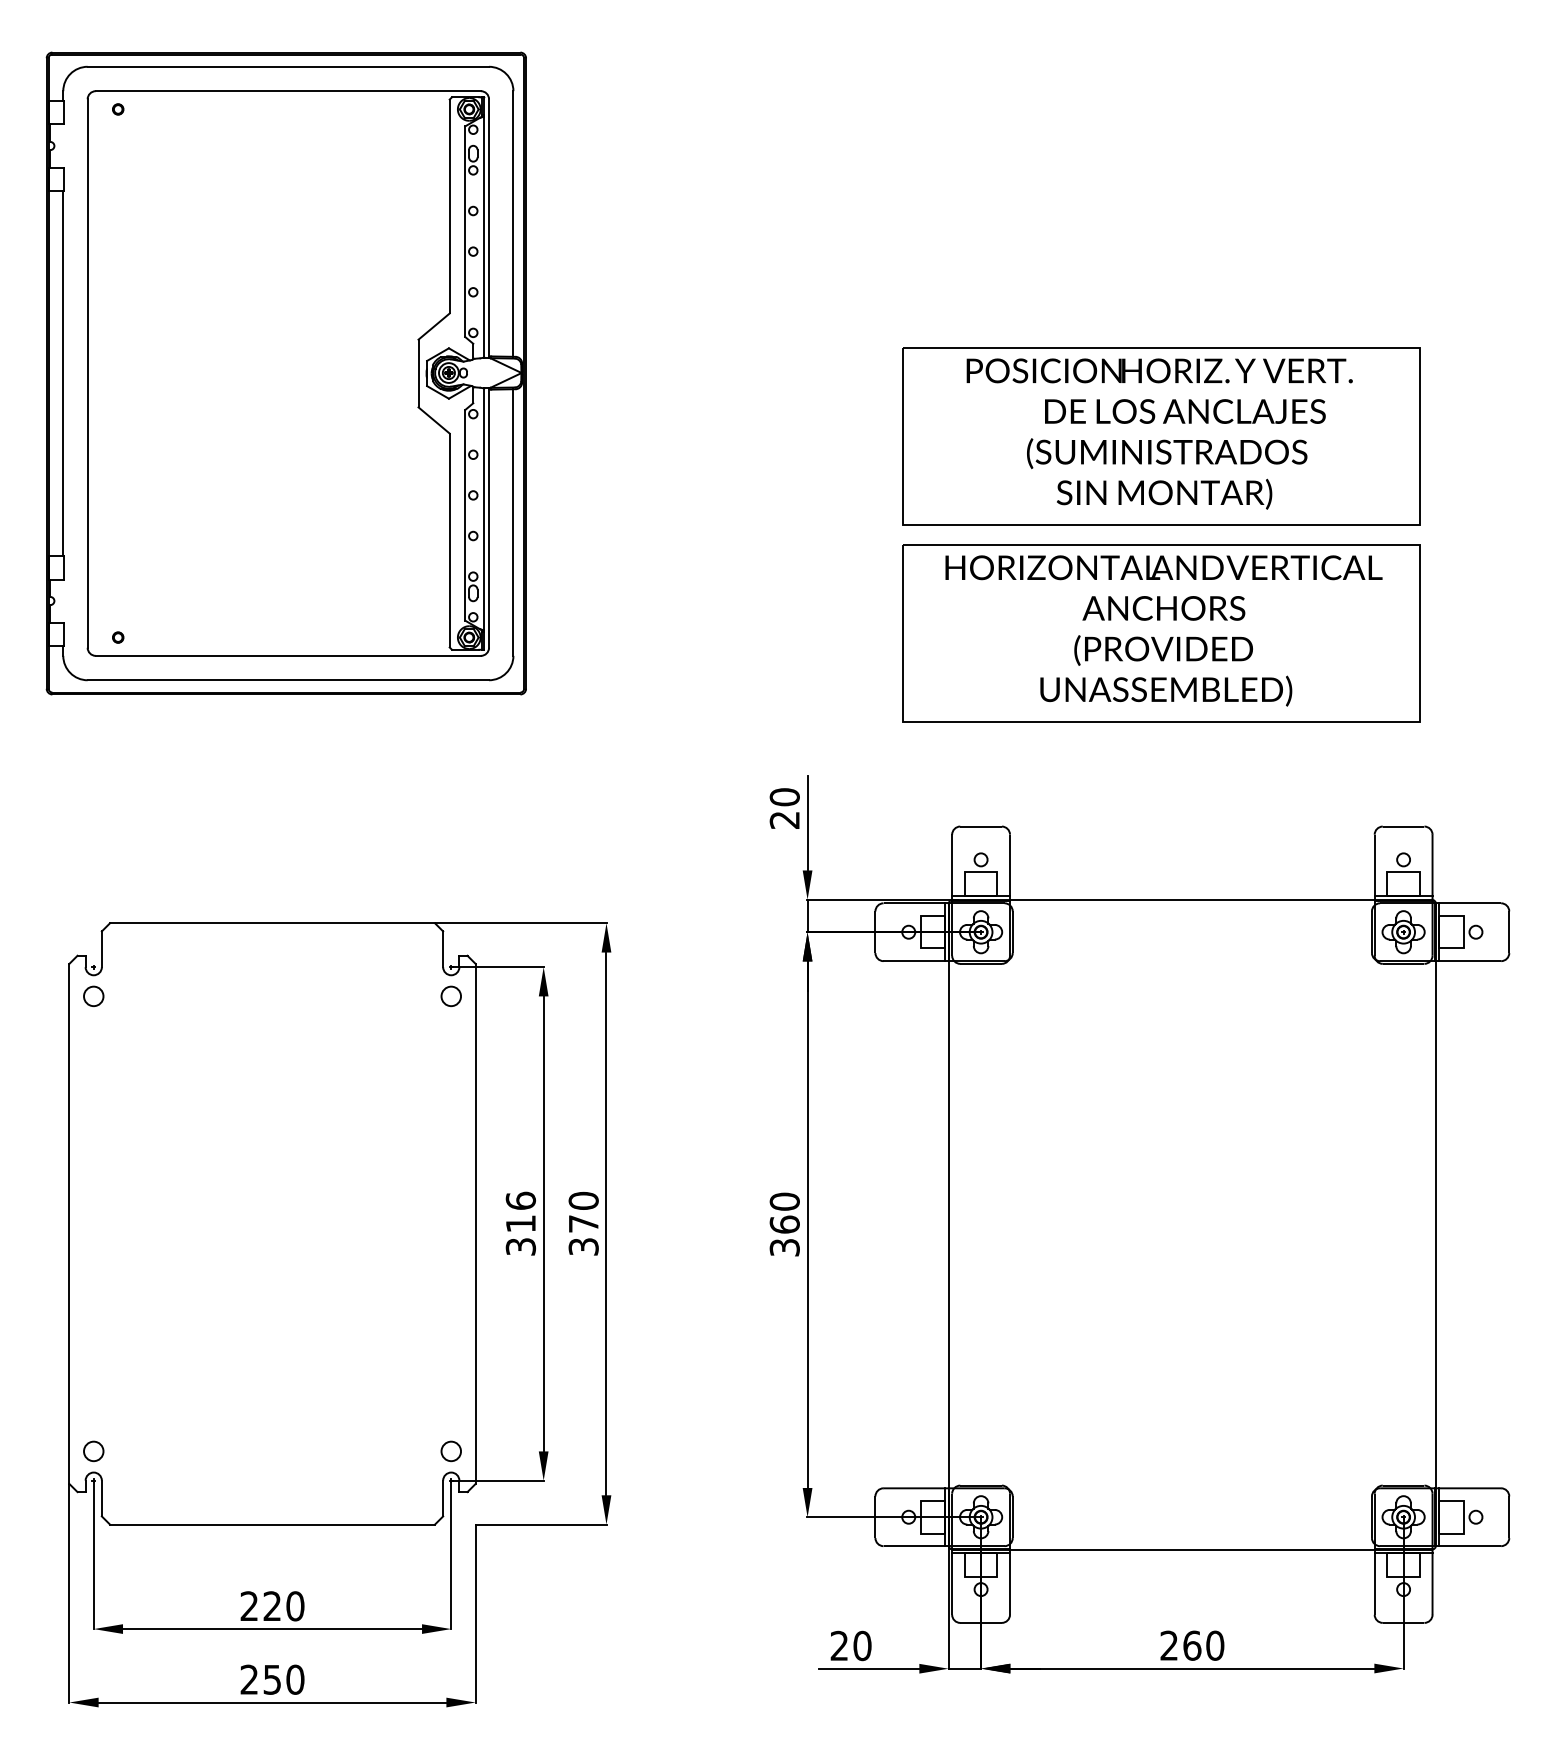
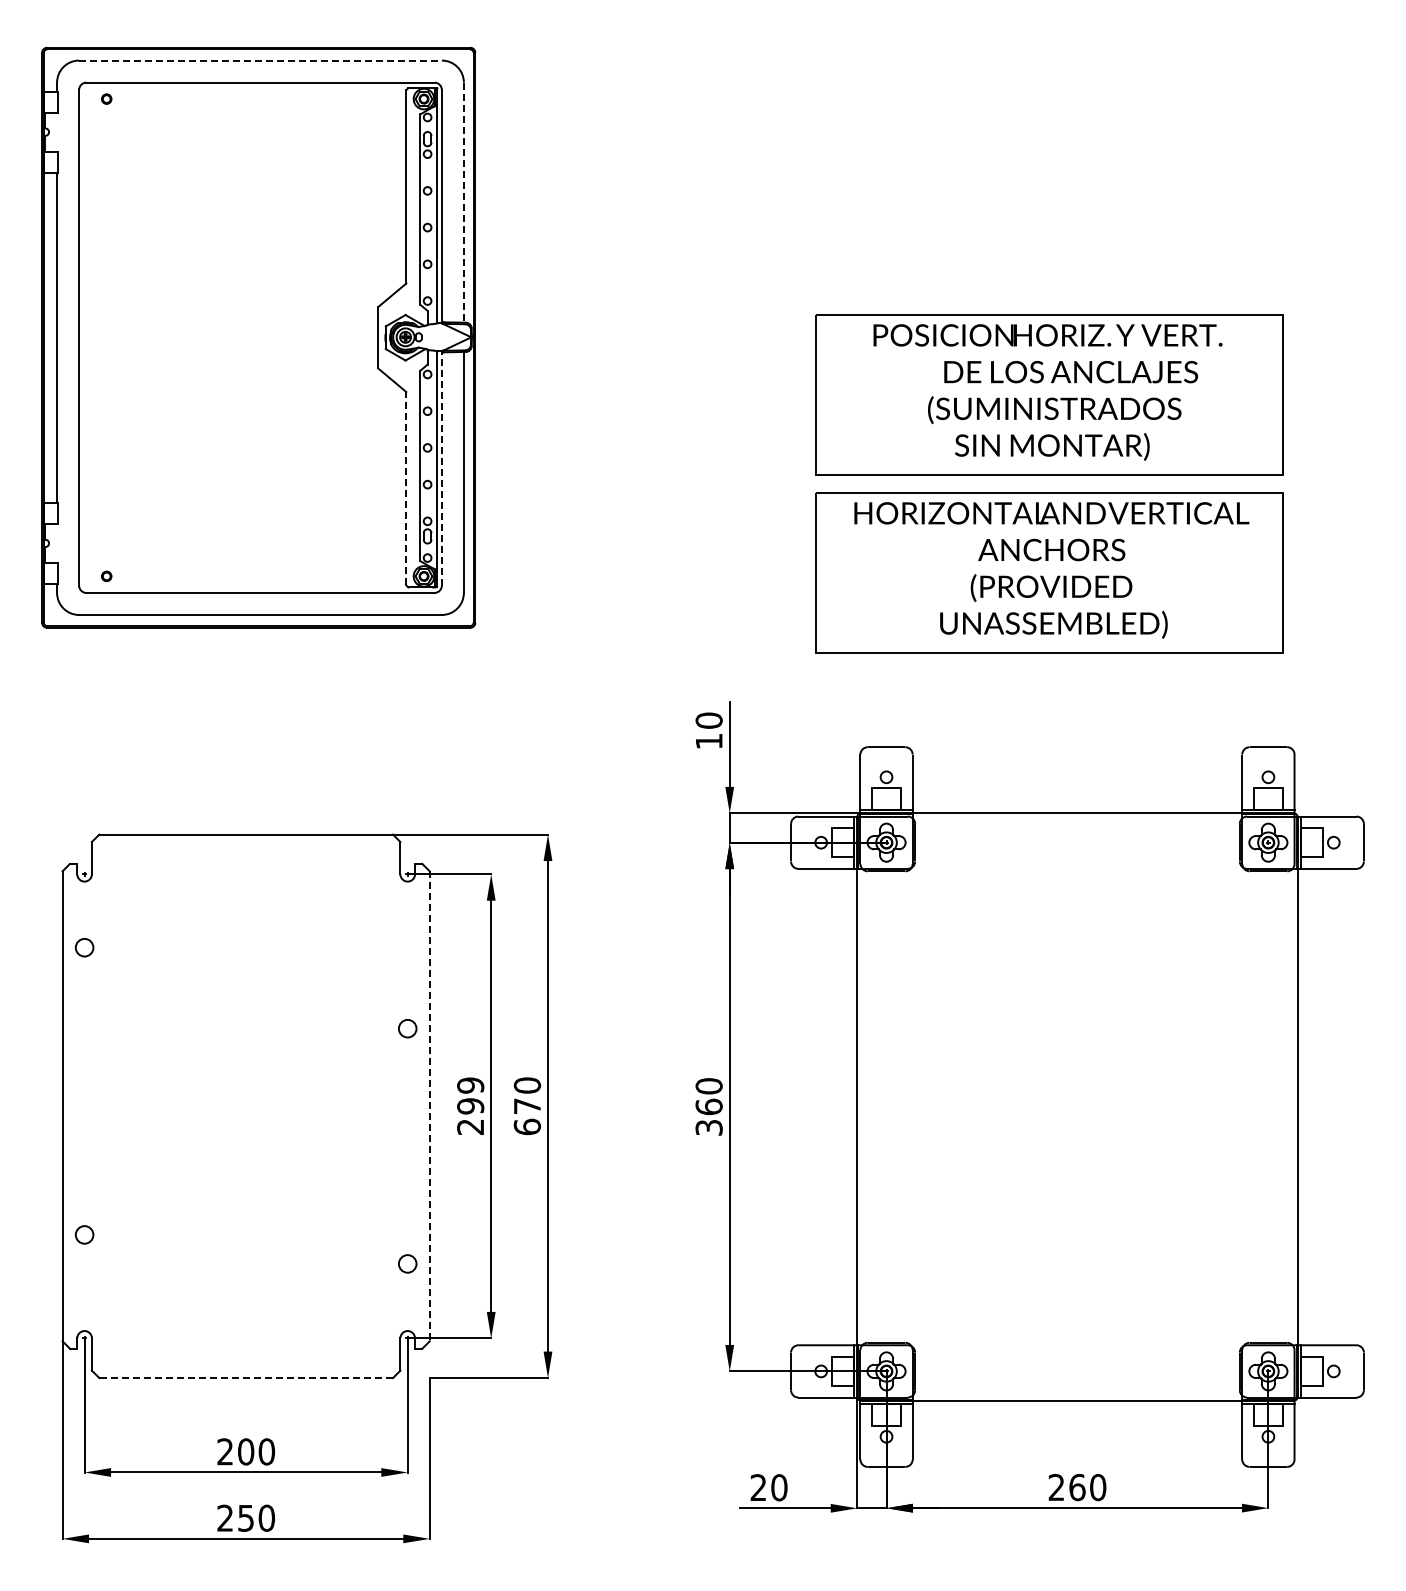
line: (288, 66) -> (260, 60), solid -> dashed
line: (512, 224) -> (463, 203), solid -> dashed
line: (488, 517) -> (441, 467), solid -> dashed
line: (449, 540) -> (406, 488), solid -> dashed
text: (784, 820) -> (708, 741), 20 -> 10
circle: (93, 996) -> (84, 947), moved
circle: (451, 996) -> (407, 1028), moved
text: (520, 1223) -> (470, 1105), 316 -> 299
line: (475, 1224) -> (429, 1106), solid -> dashed
text: (583, 1246) -> (527, 1126), 370 -> 670
circle: (93, 1450) -> (84, 1234), moved
circle: (451, 1450) -> (407, 1263), moved
line: (272, 1525) -> (246, 1378), solid -> dashed
text: (272, 1605) -> (246, 1451), 220 -> 200

